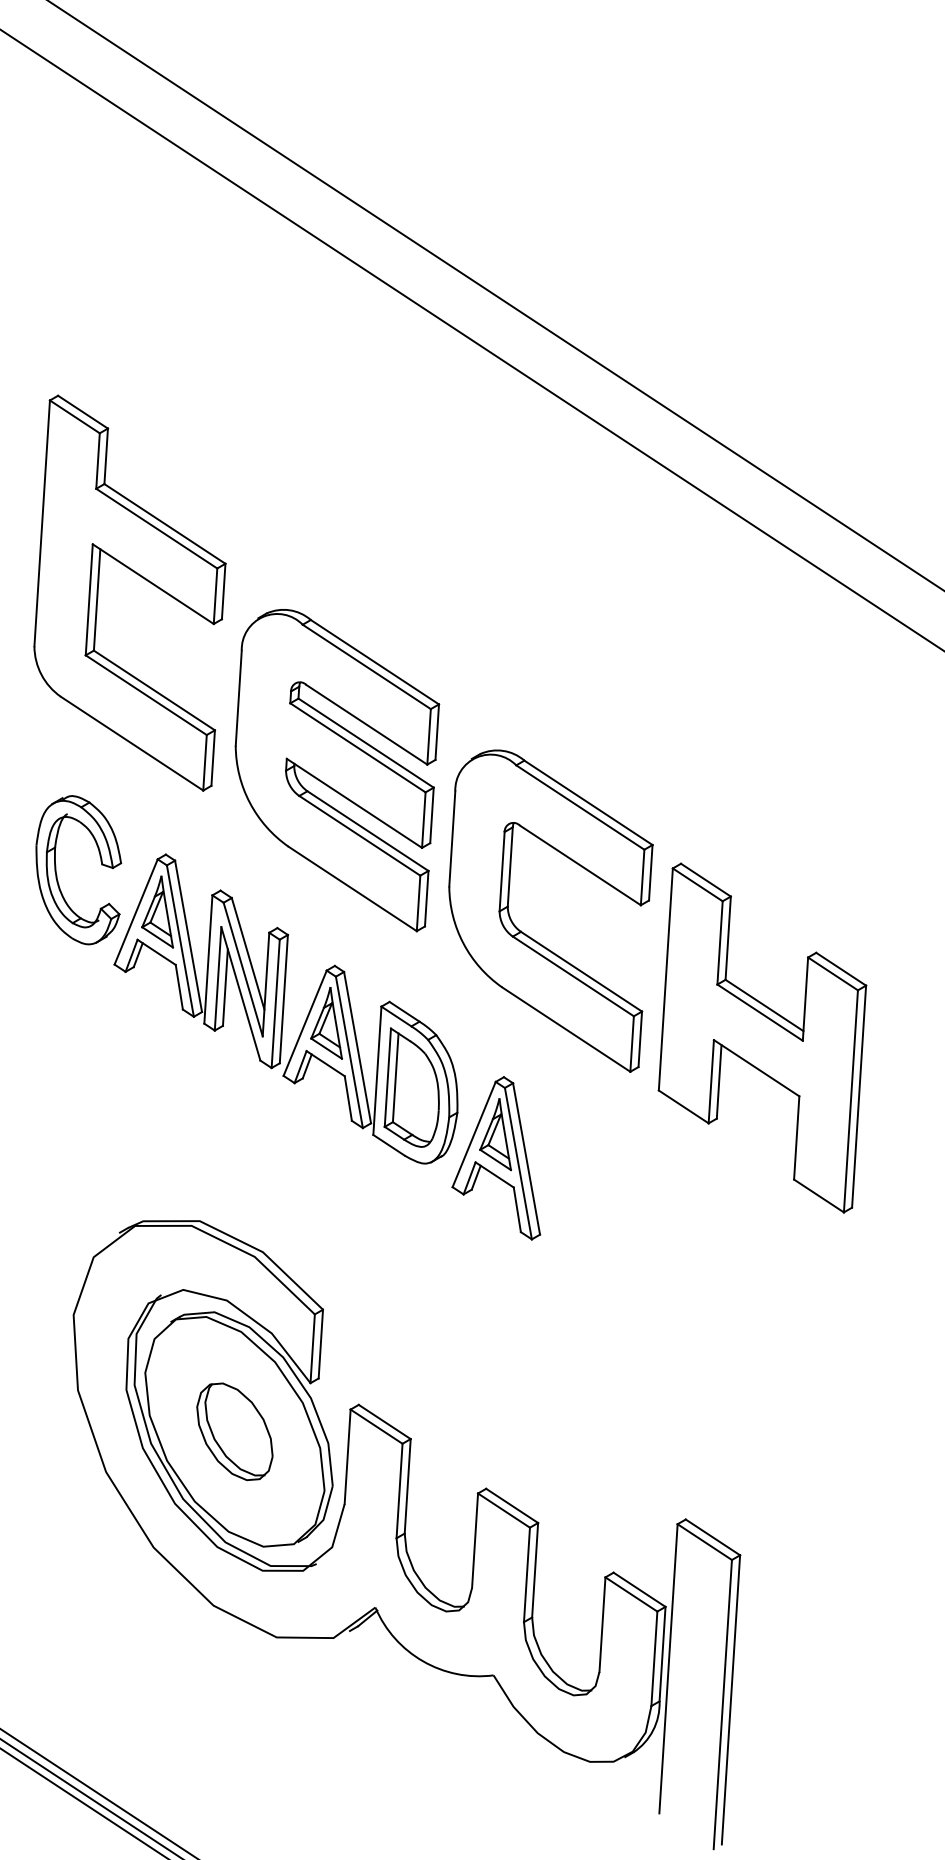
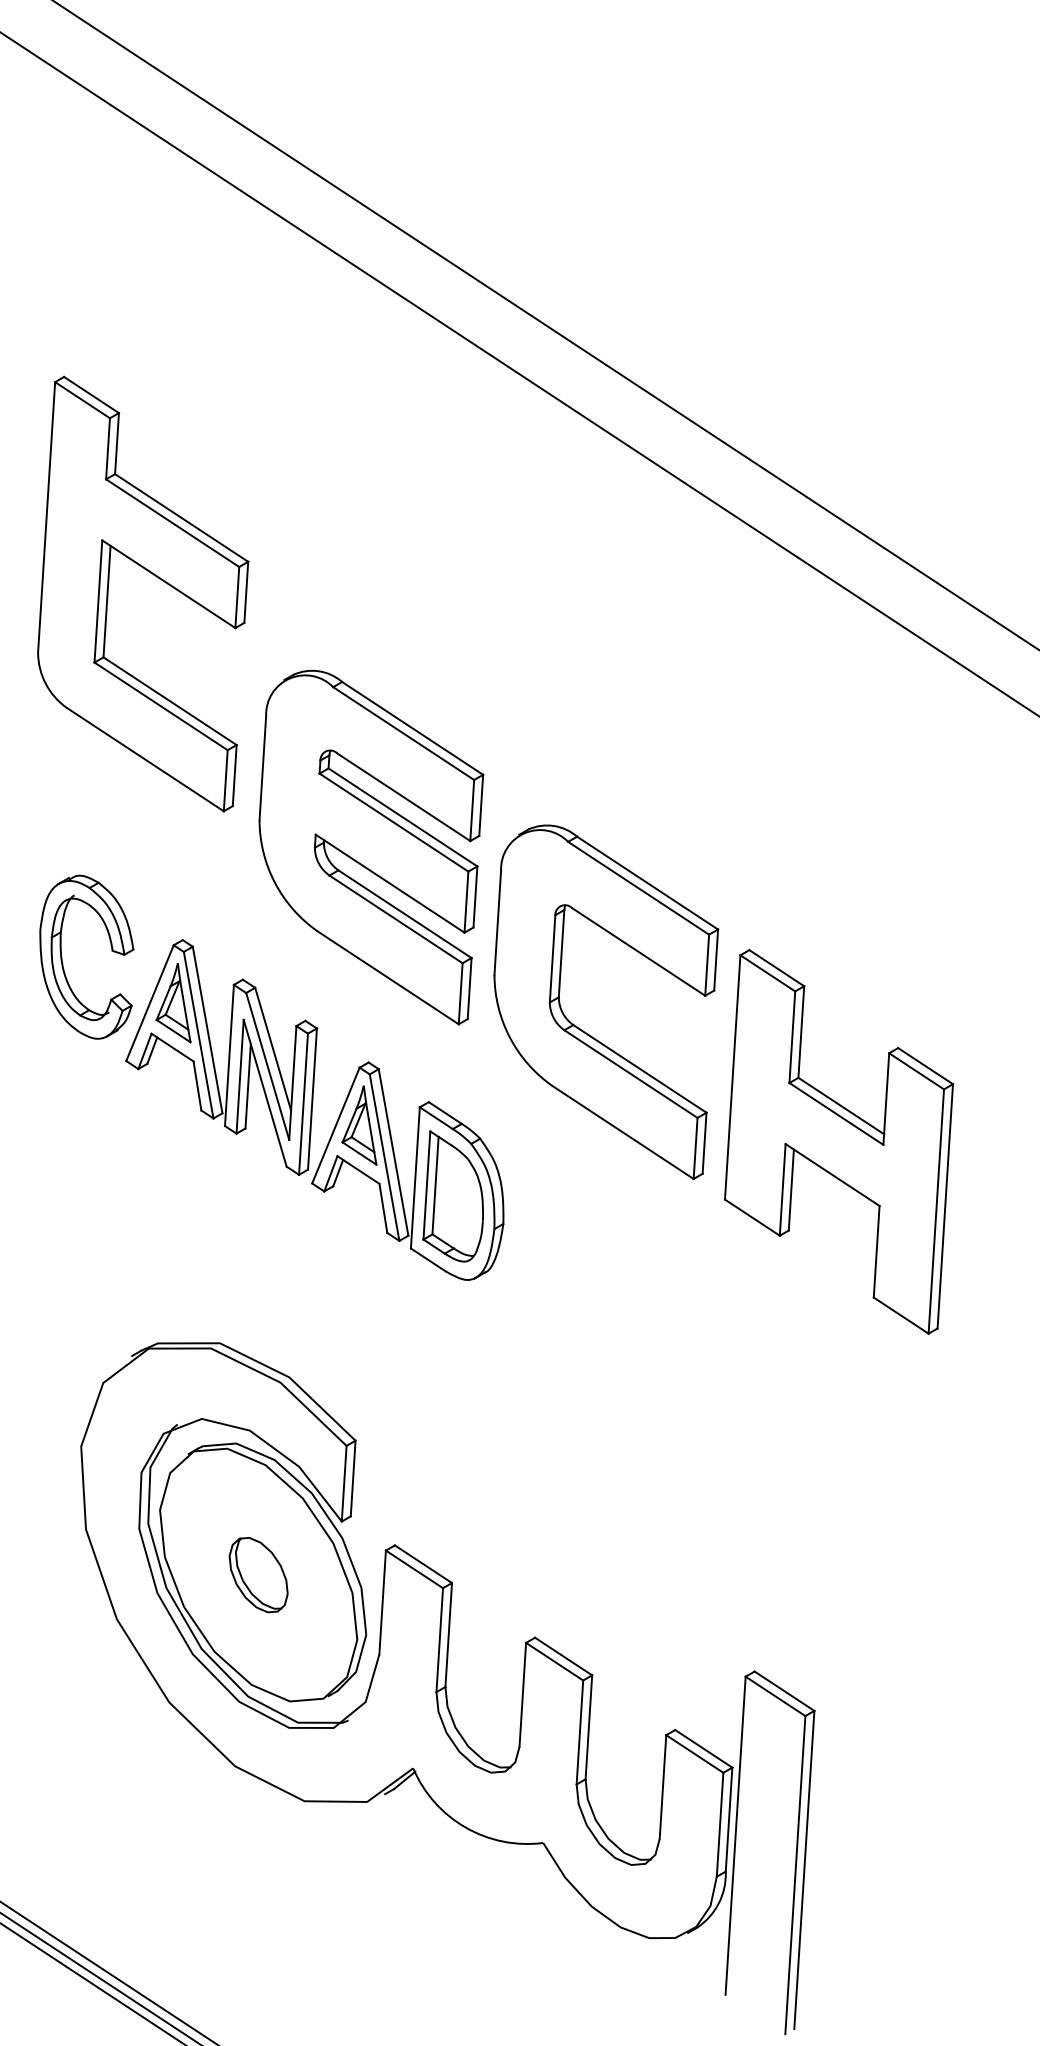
part: (139, 576) -> (153, 575), moved
part: (496, 1158) -> (546, 1274), removed
part: (234, 1431) -> (258, 1574), size x0.7

